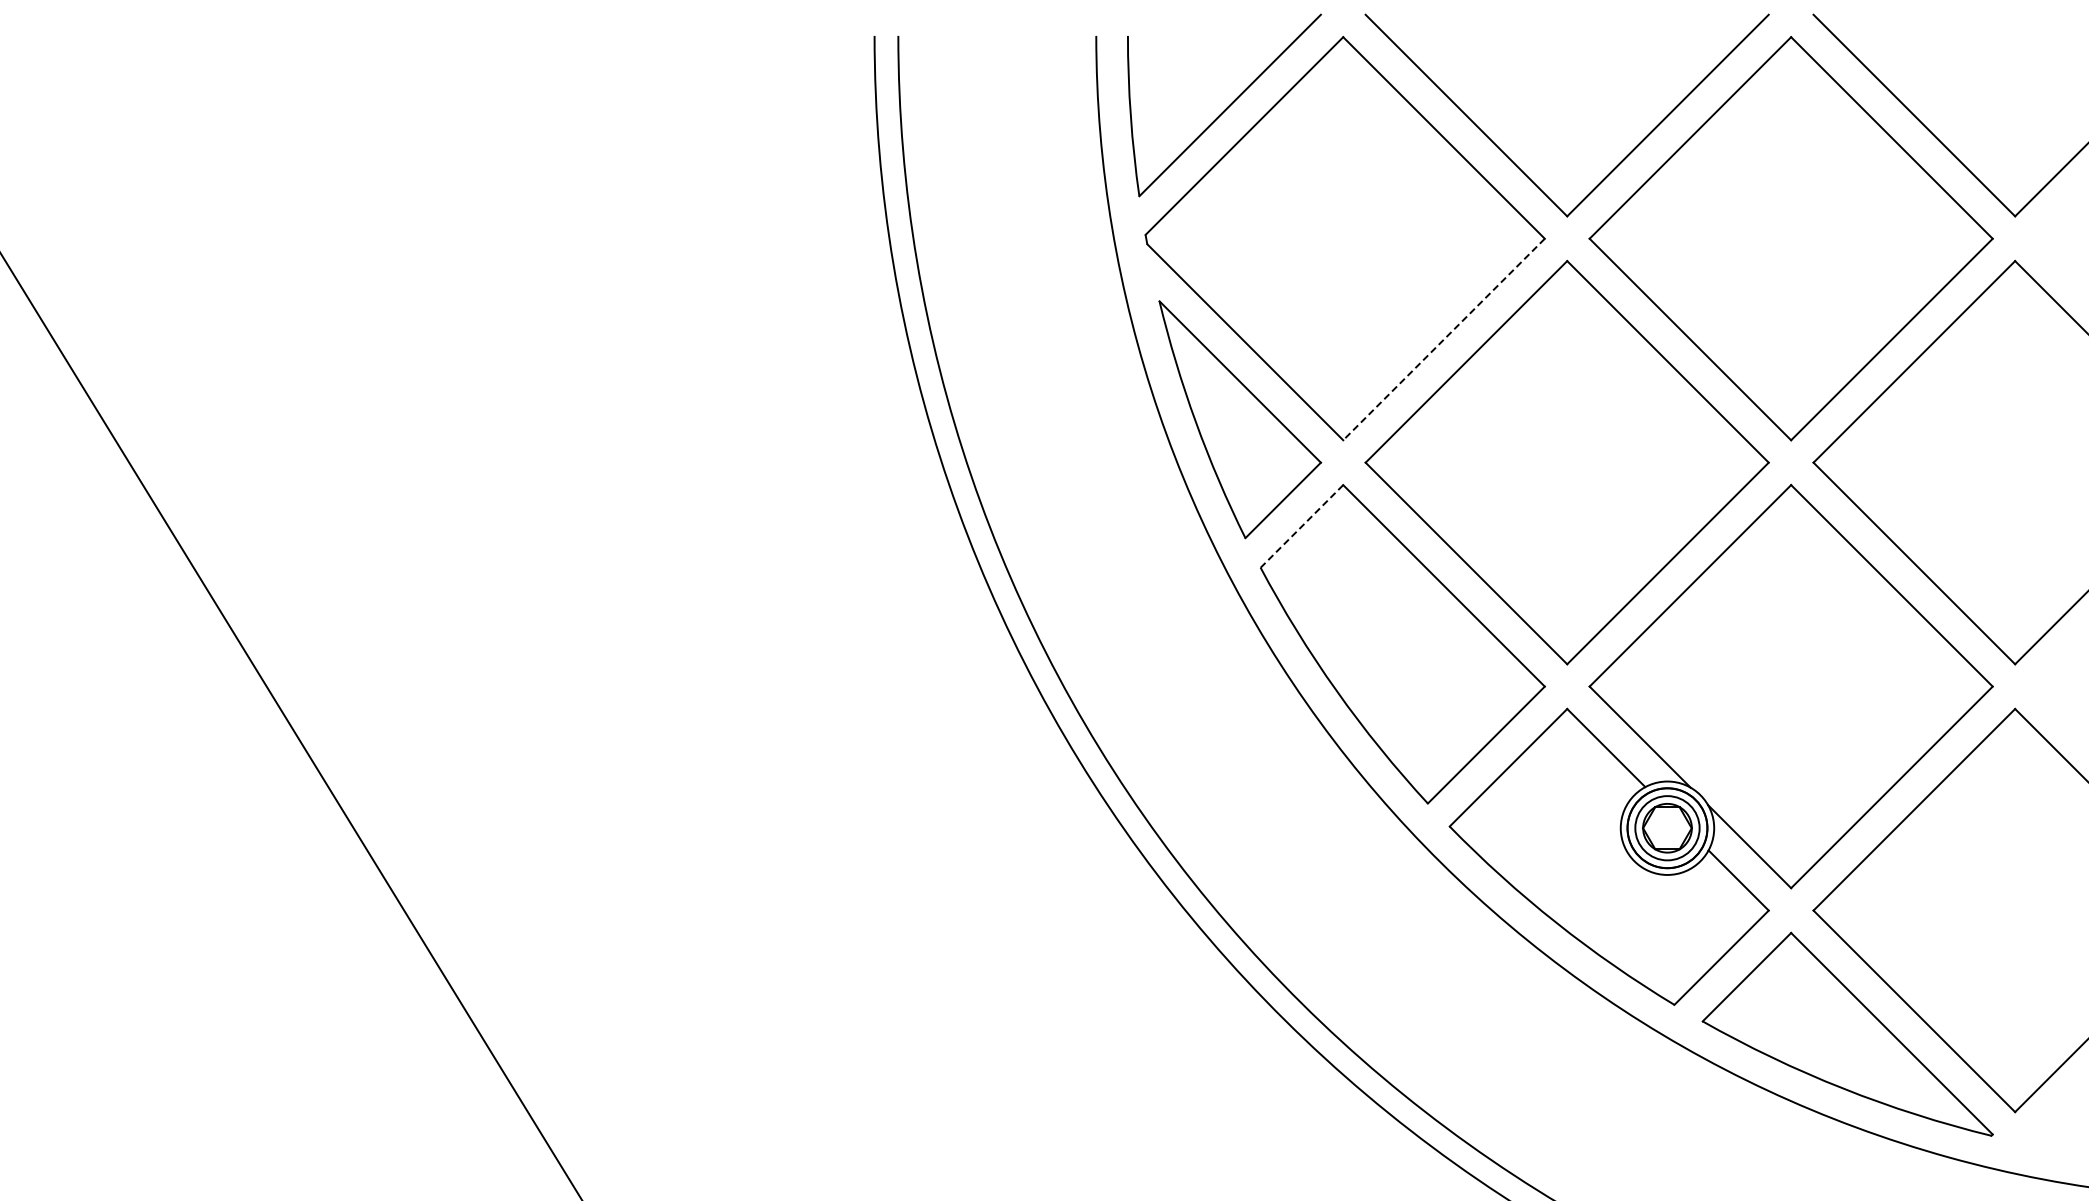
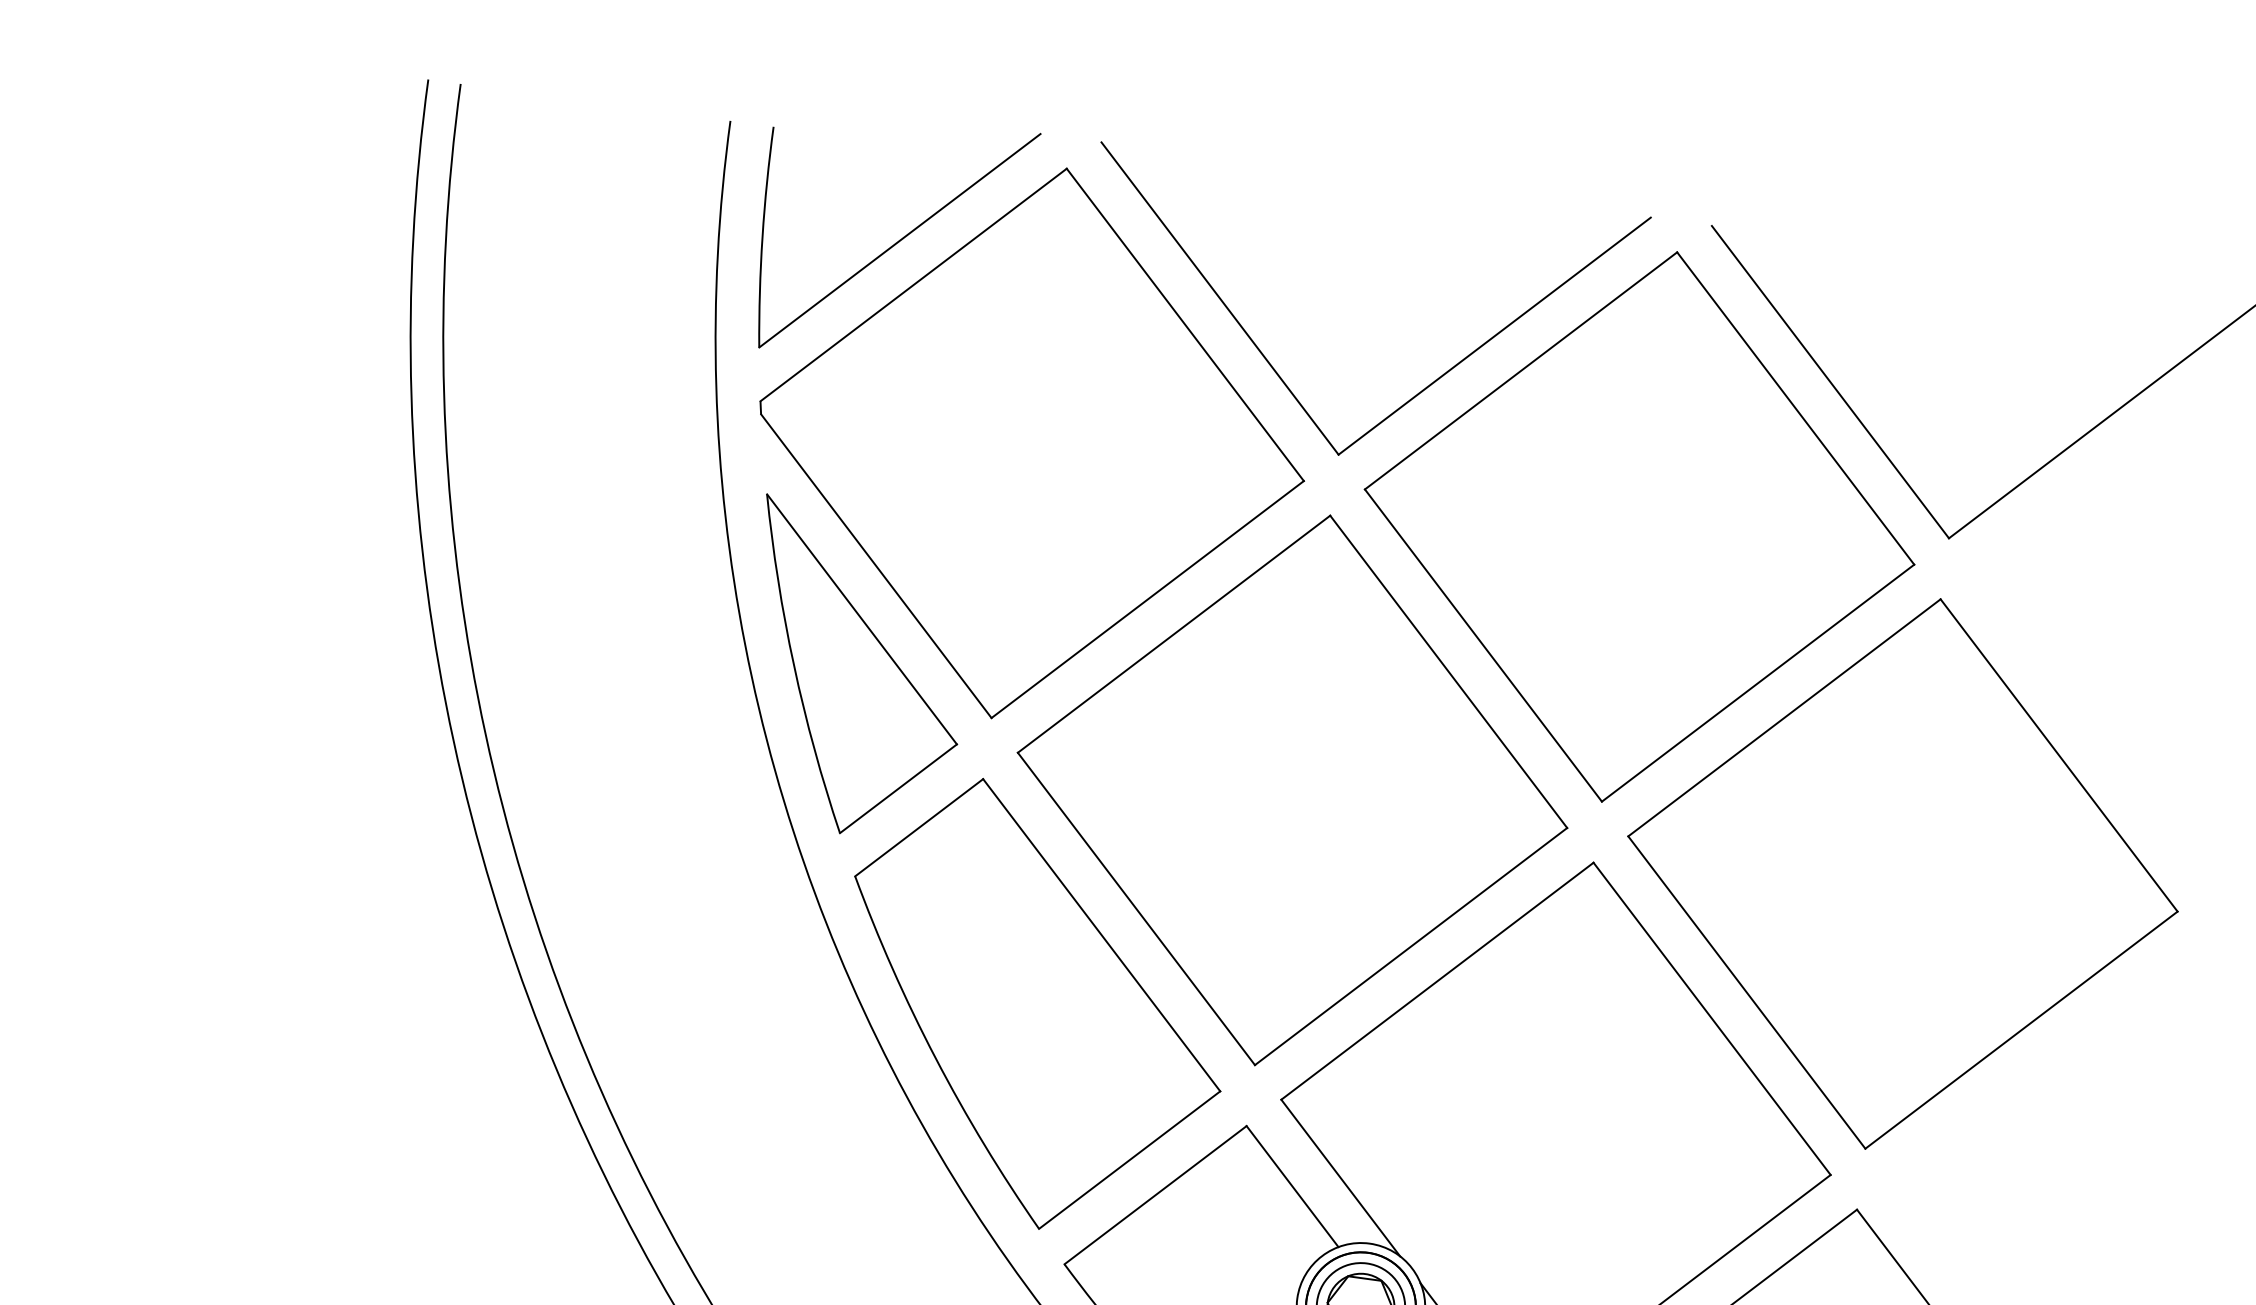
line: (1444, 339) -> (1148, 599), dashed -> solid
line: (1301, 526) -> (918, 827), dashed -> solid

